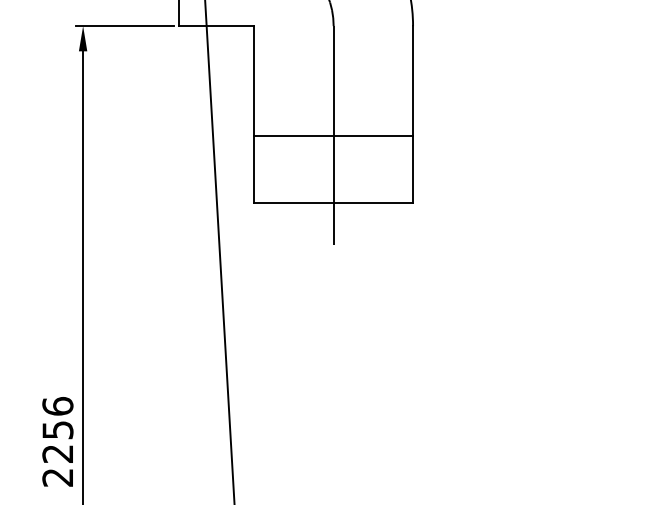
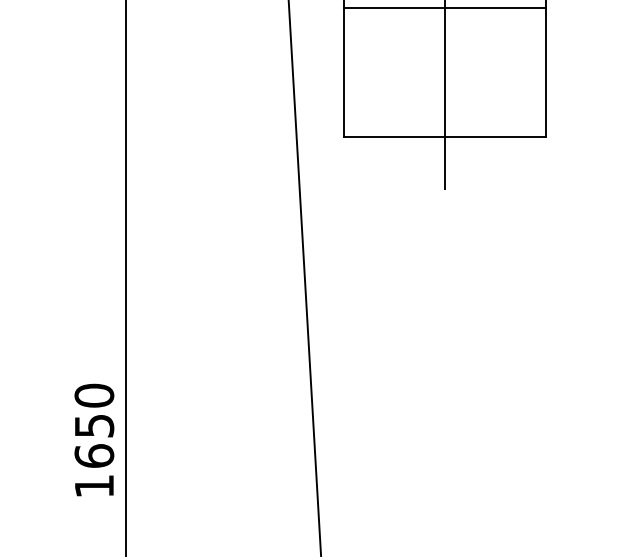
line: (333, 135) -> (444, 8), moved
text: (57, 441) -> (93, 440), 2256 -> 1650

